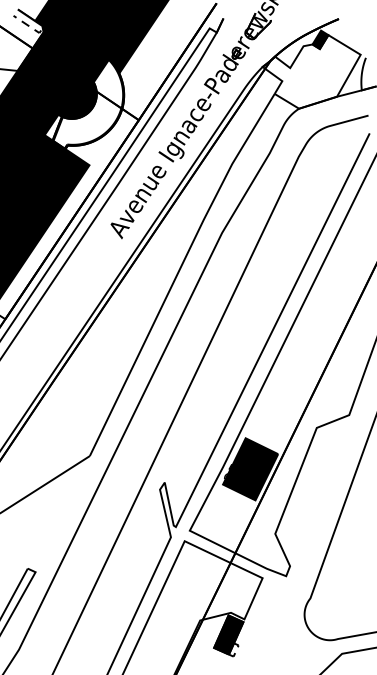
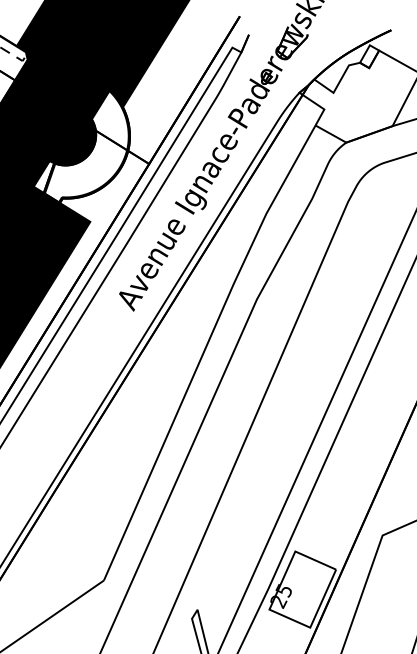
fill: (320, 39) -> (369, 56), removed
fill: (250, 469) -> (302, 589), removed

